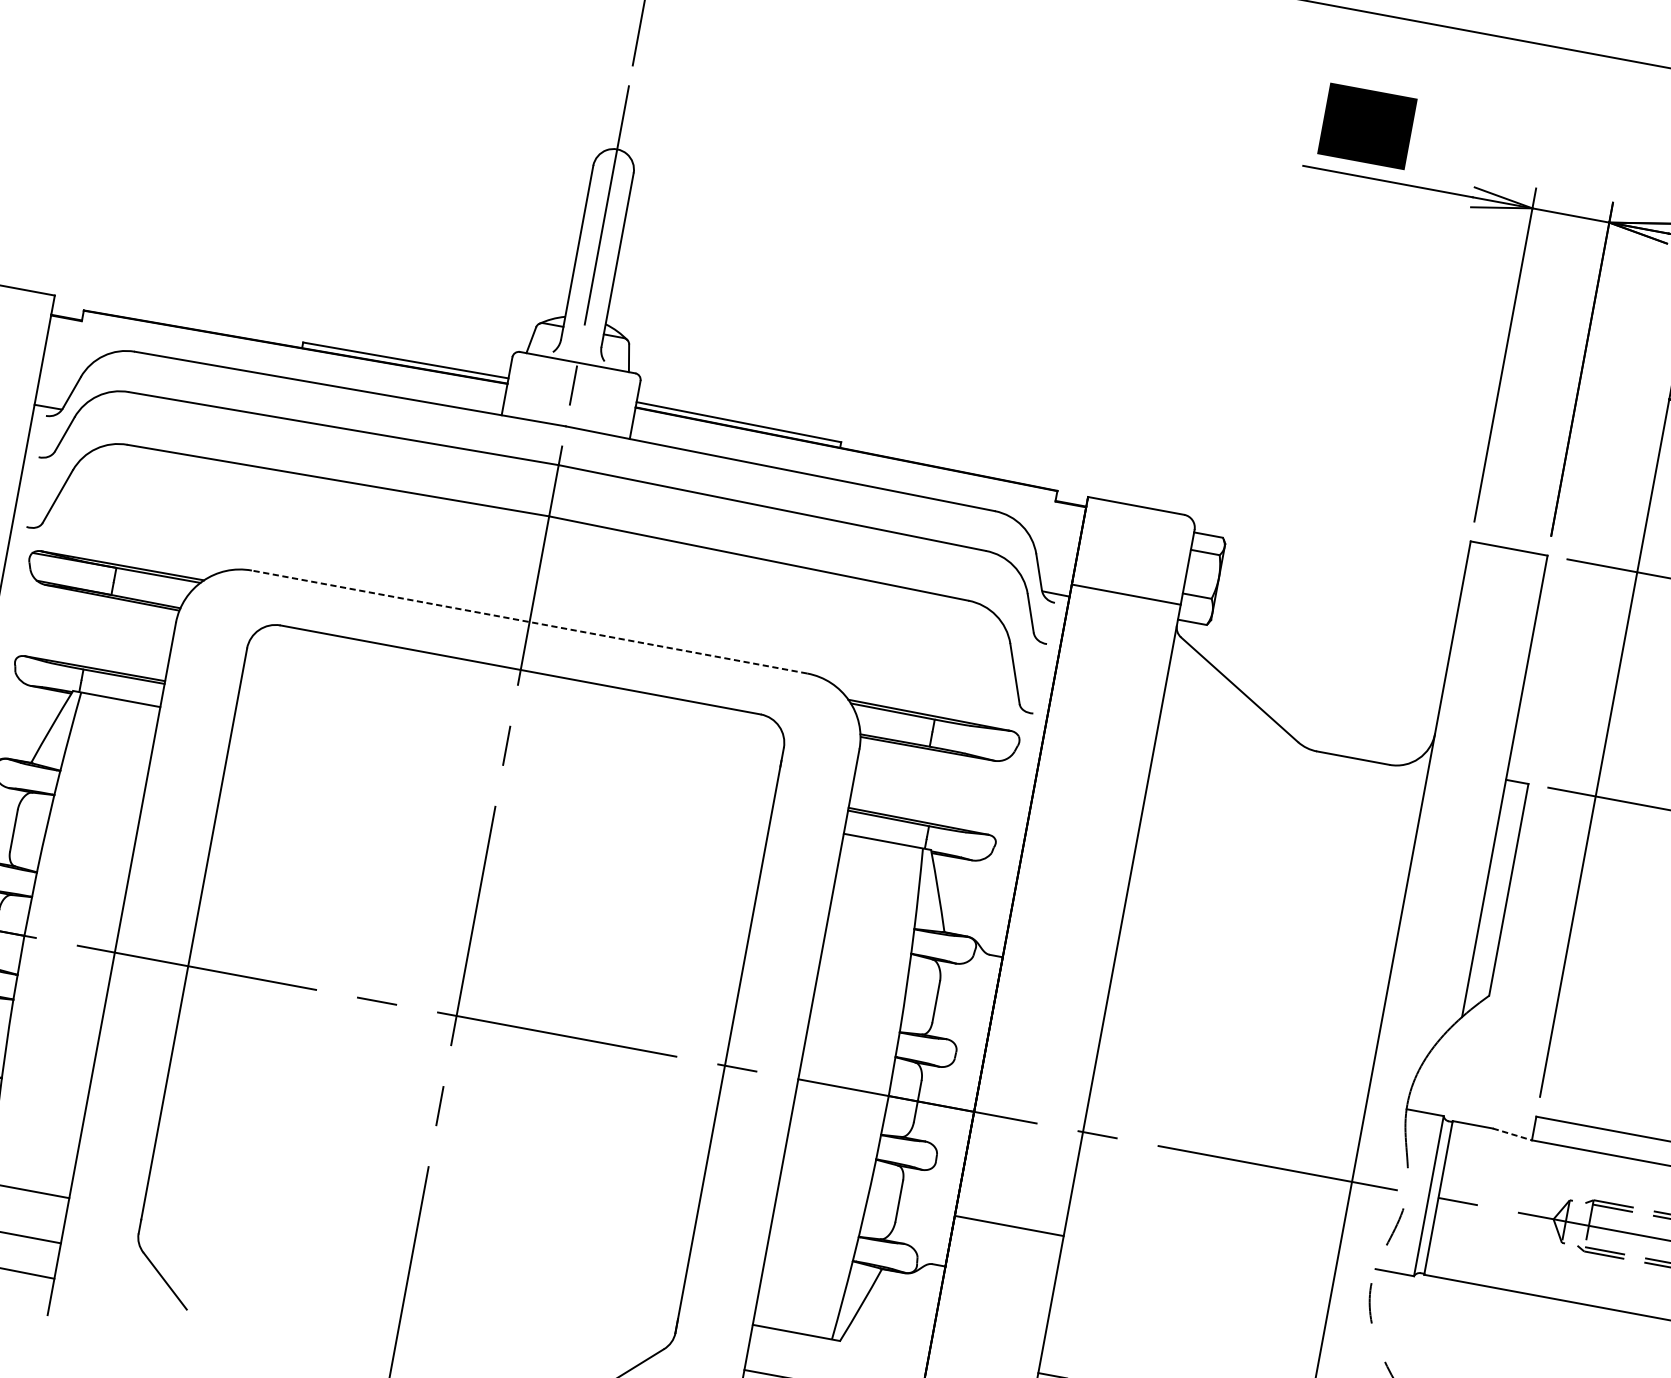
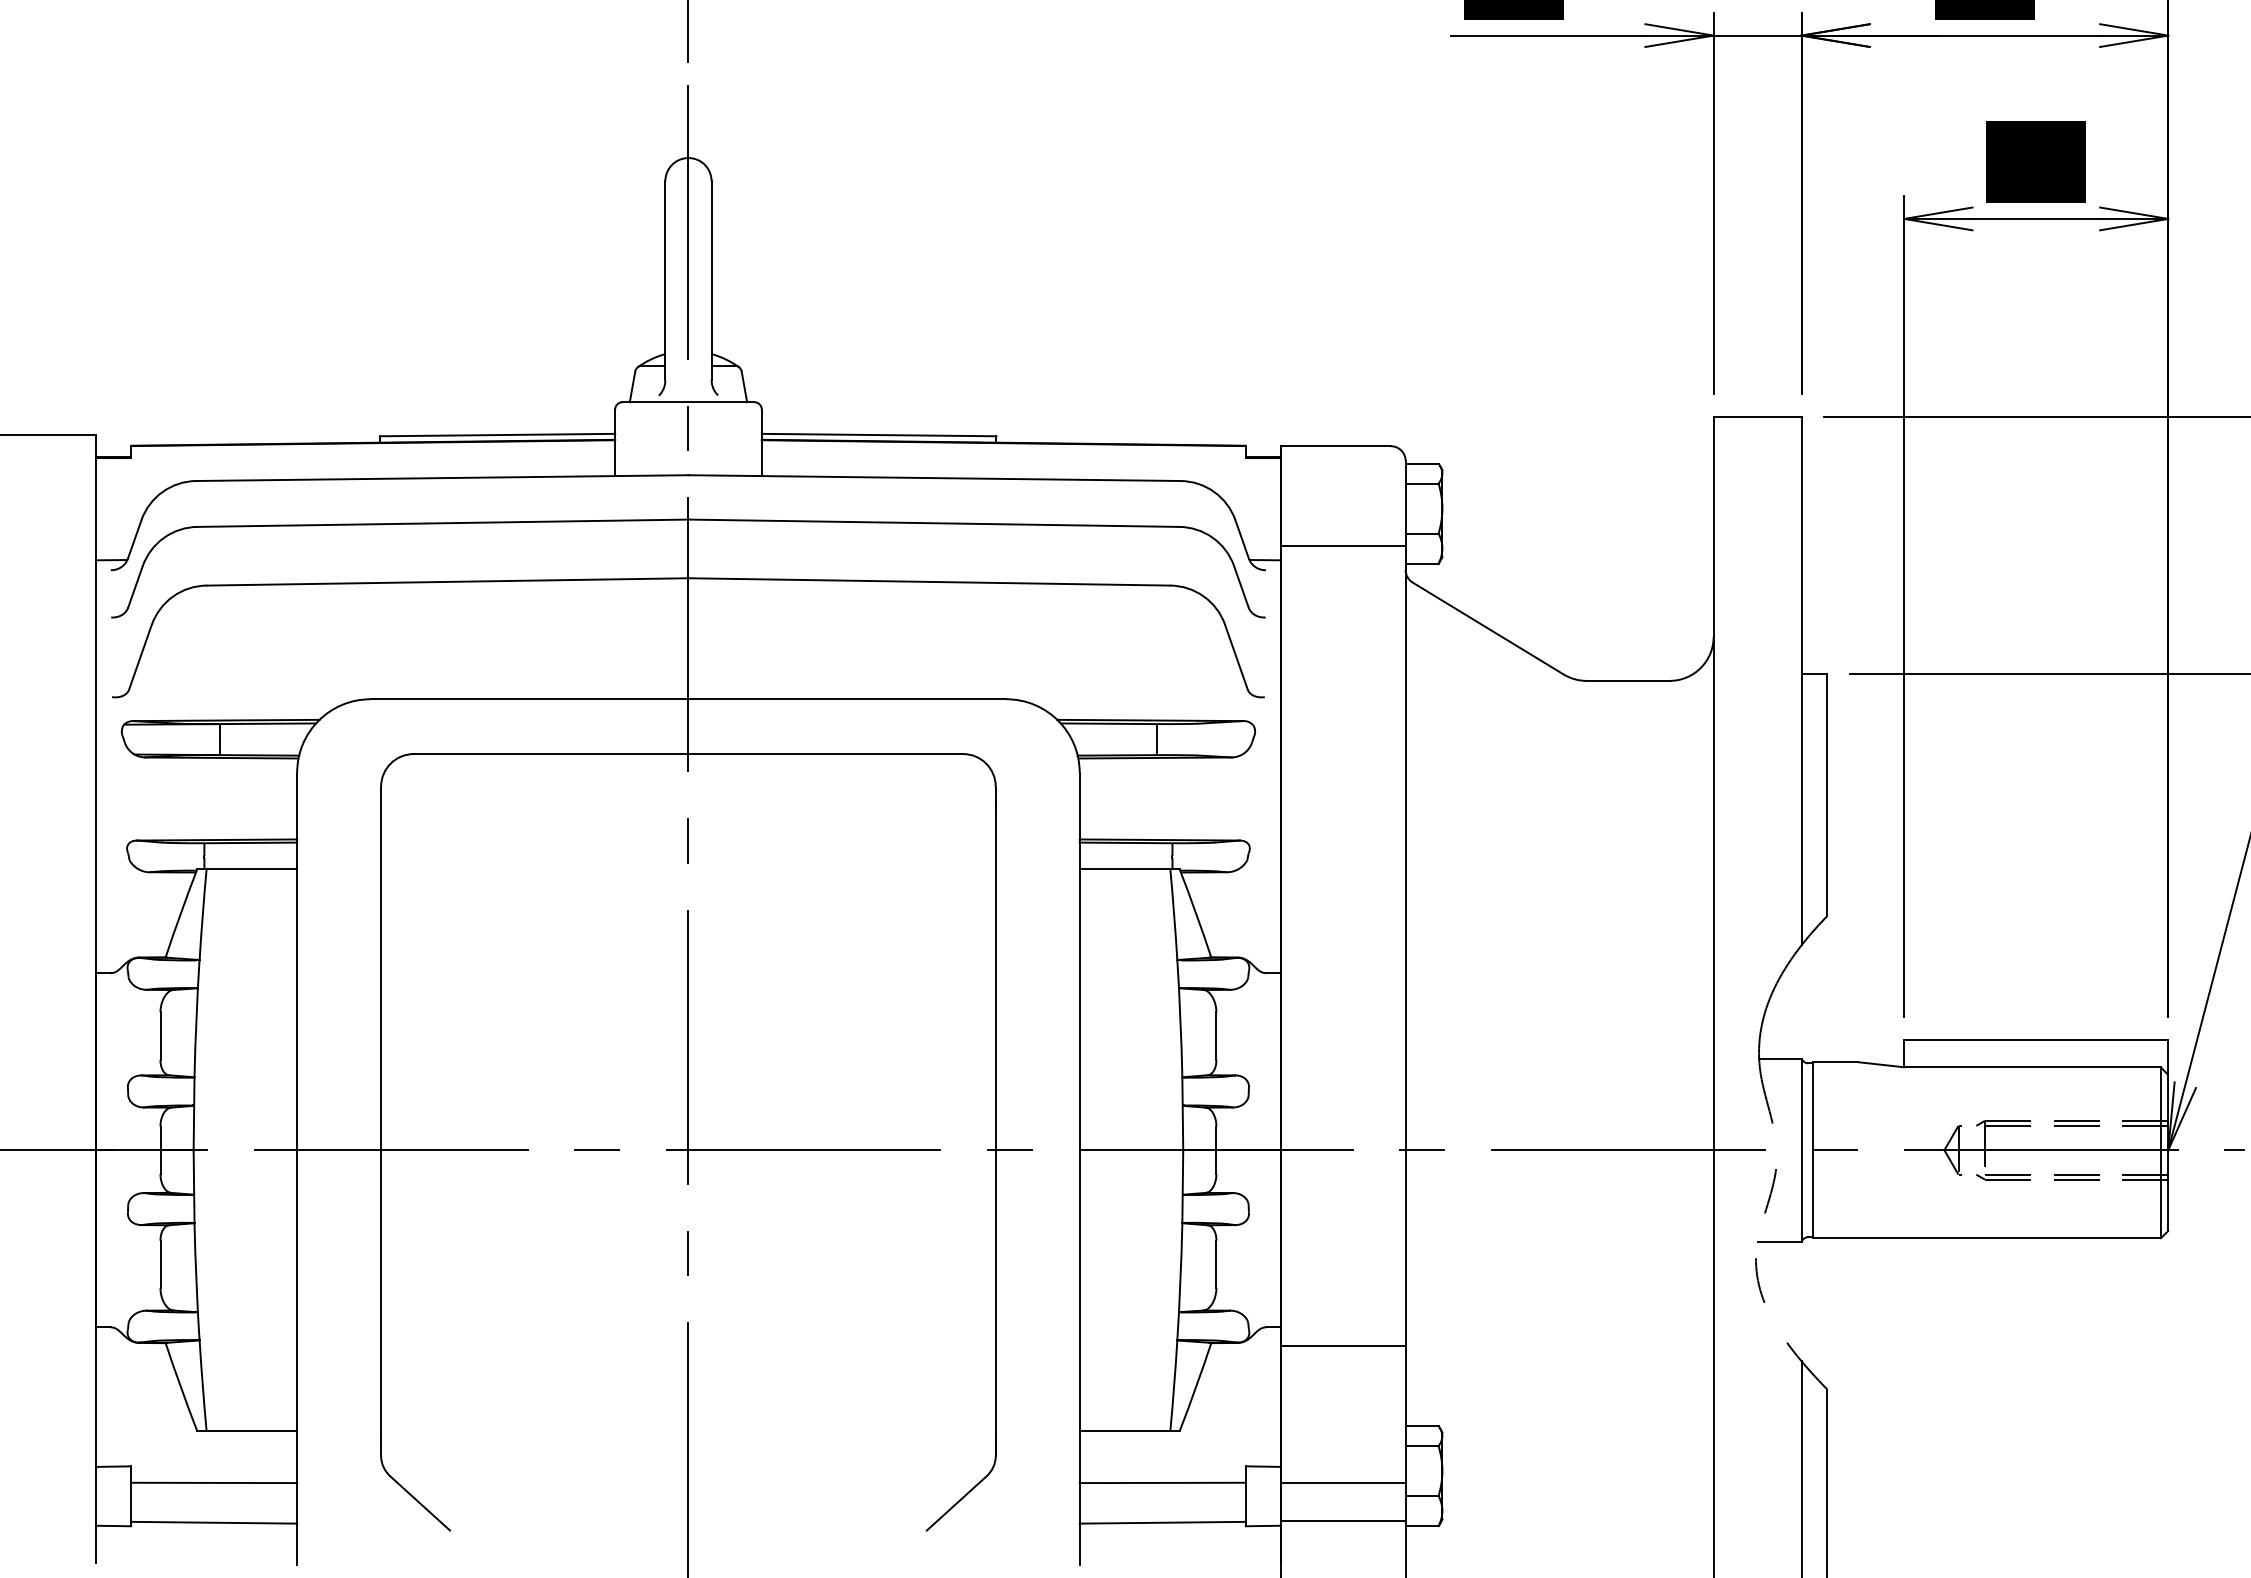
line: (529, 622) -> (688, 699), dashed -> solid
line: (1512, 1134) -> (1881, 1064), dashed -> solid
line: (1008, 1226) -> (1342, 1346), moved

